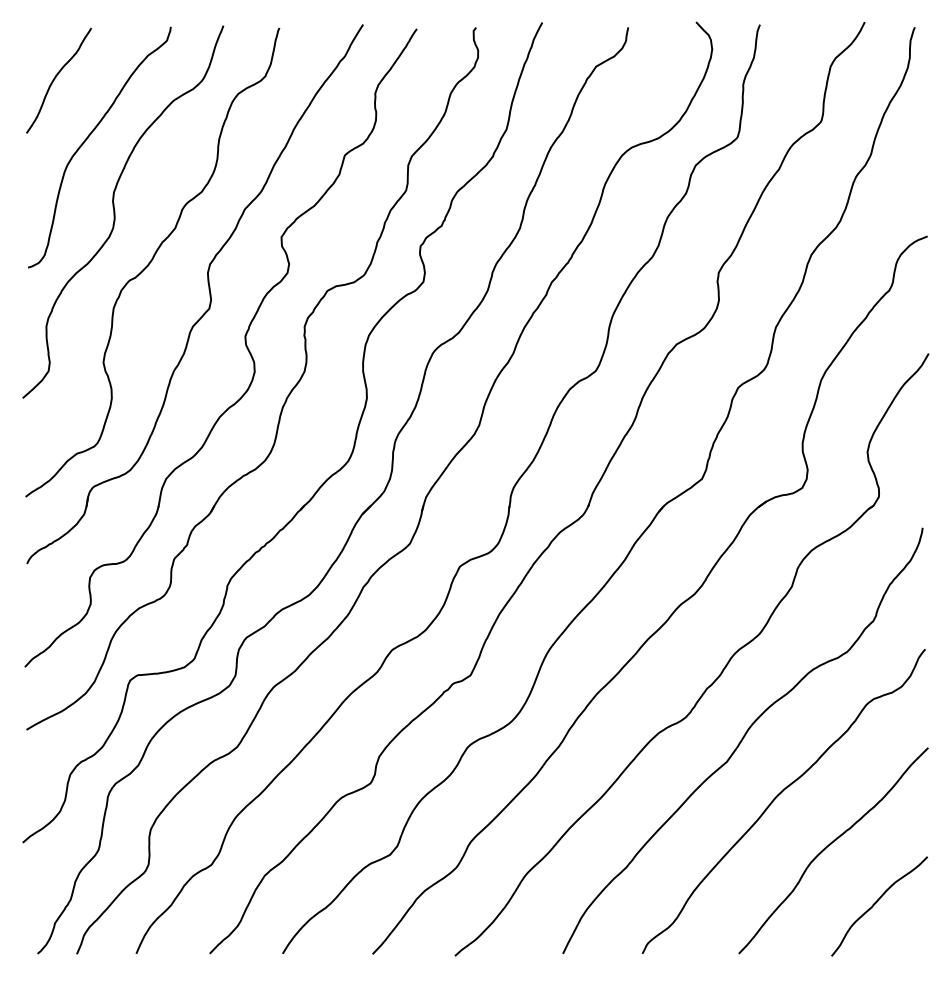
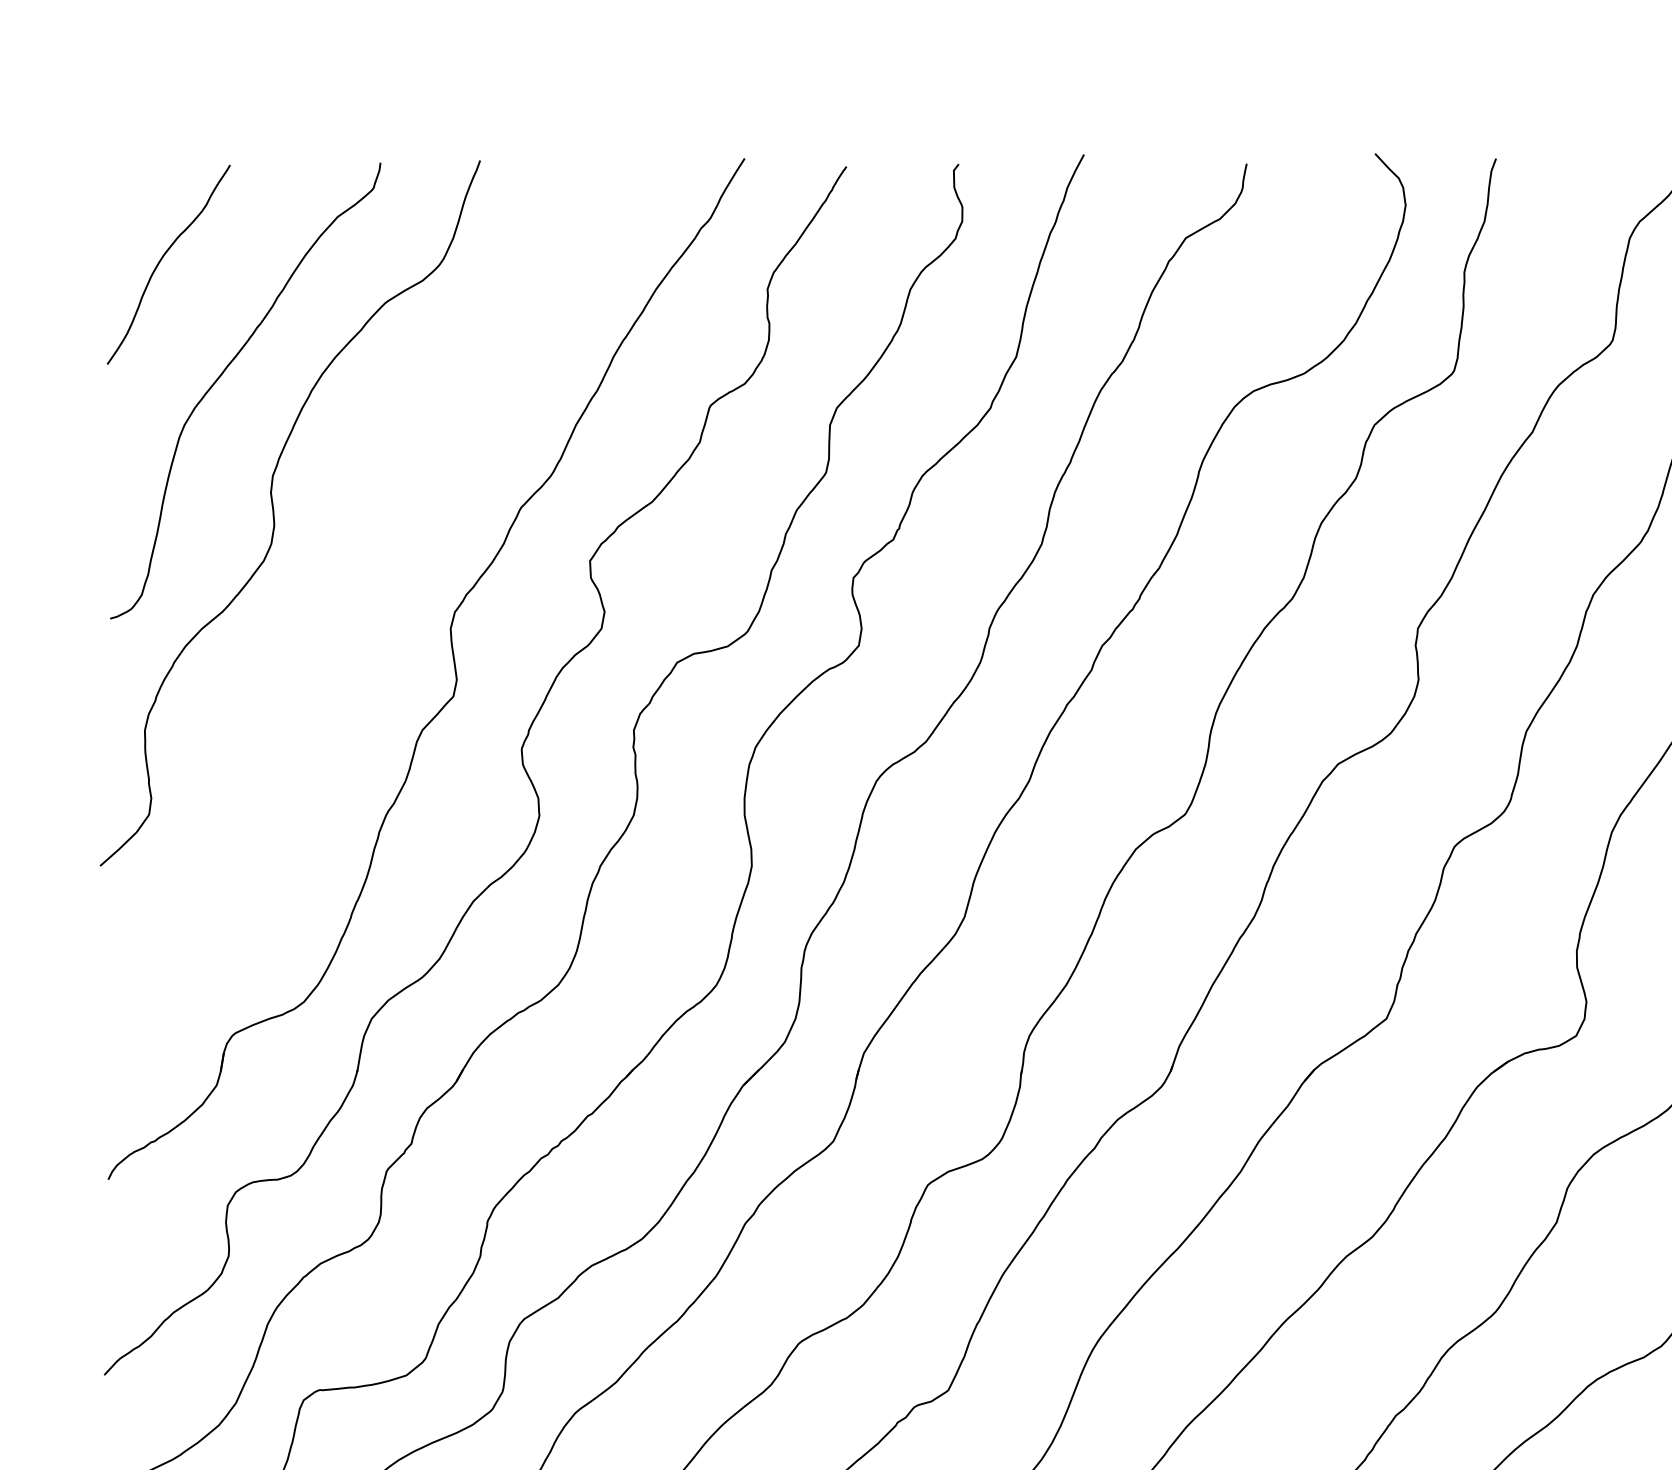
curve: (151, 262) -> (343, 608), removed

